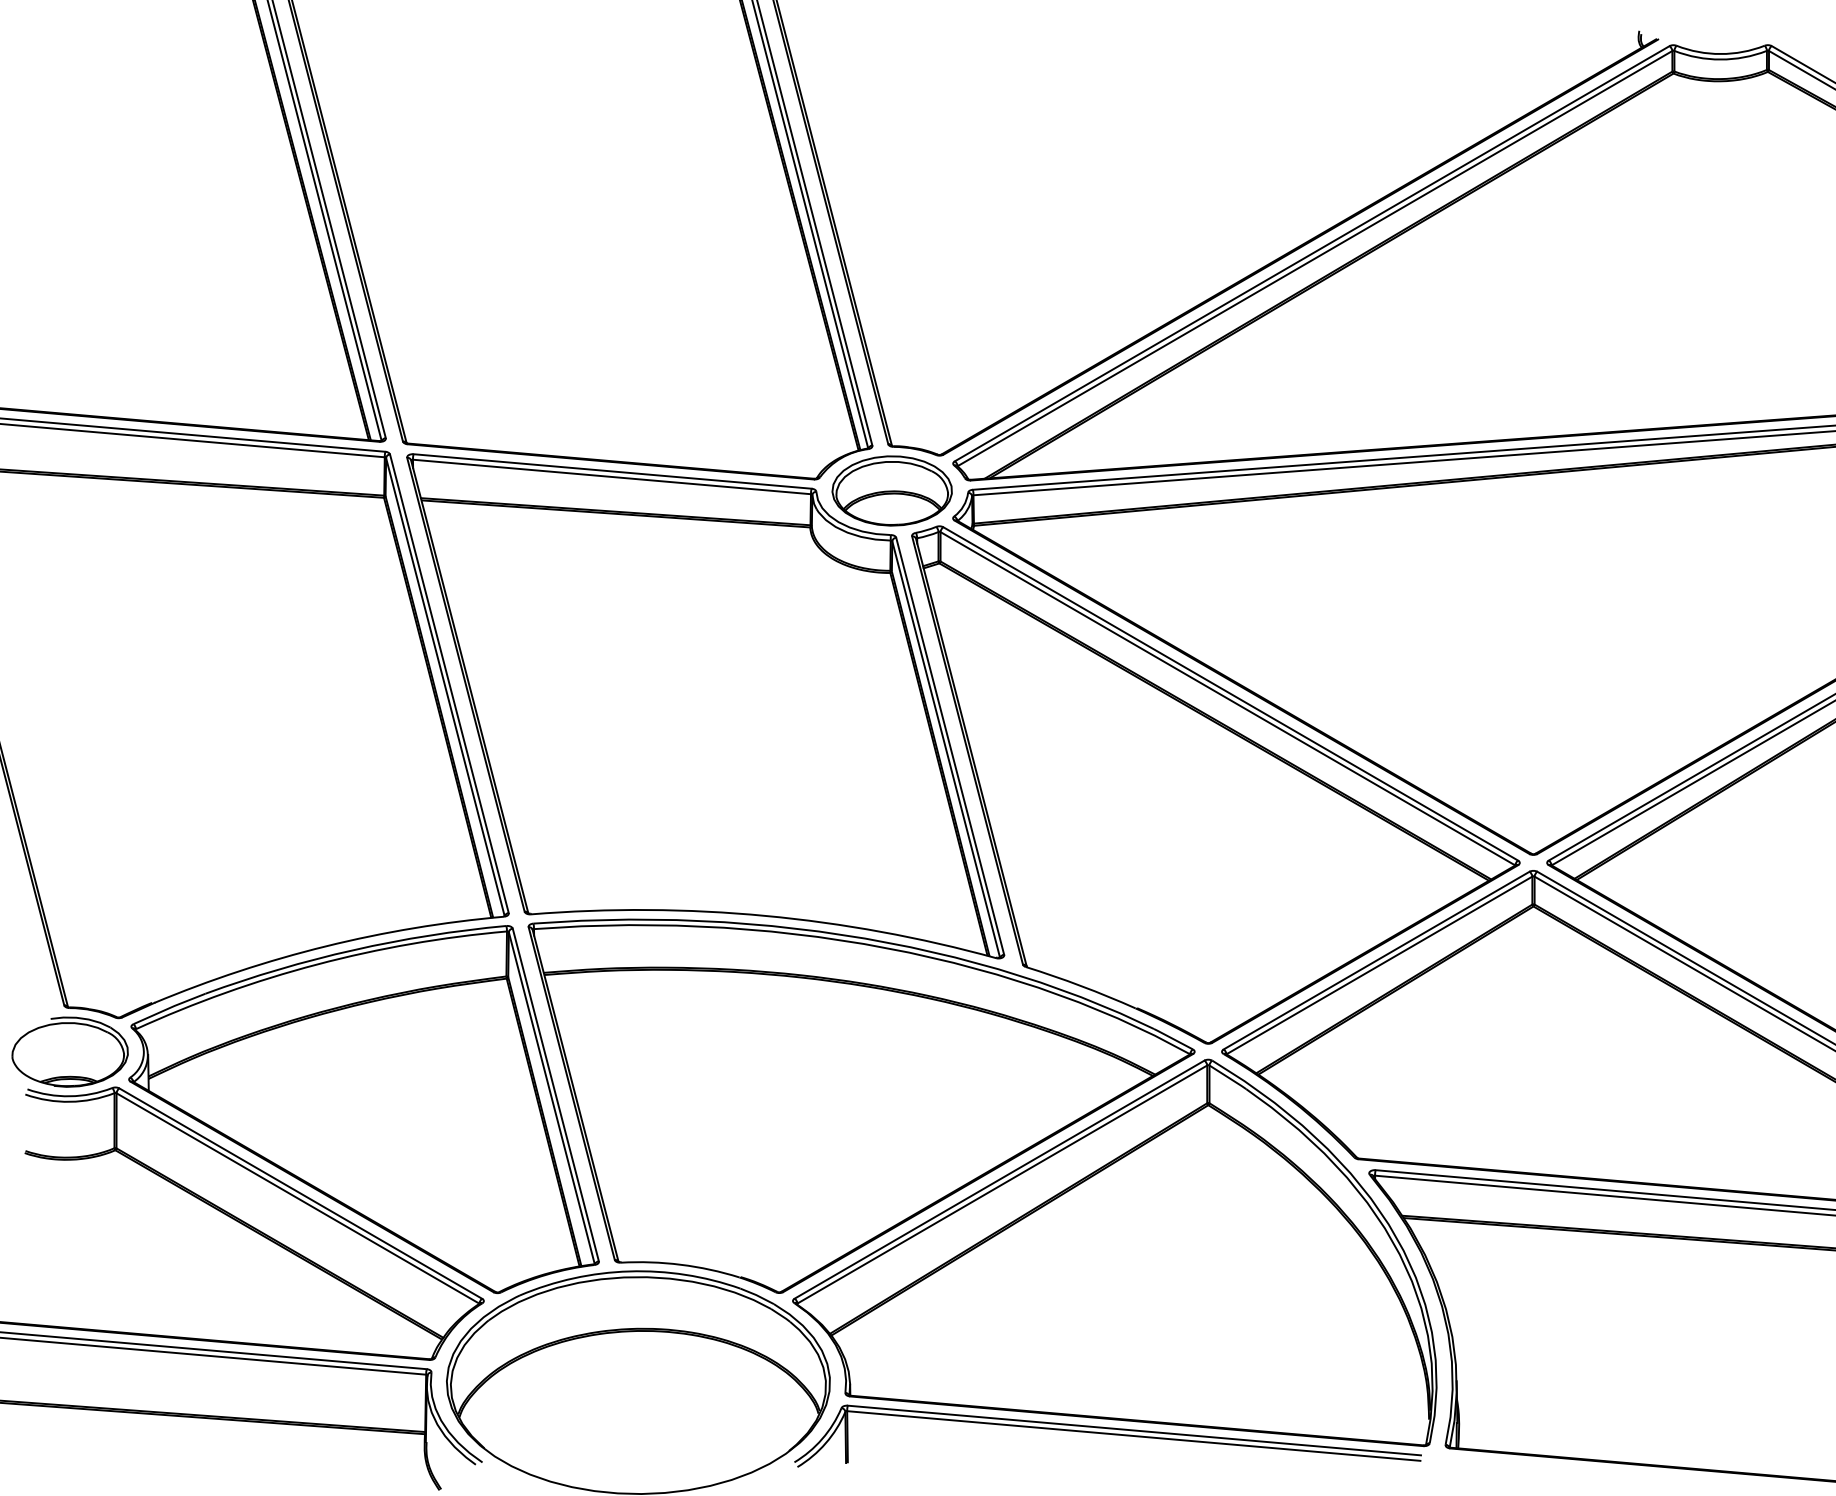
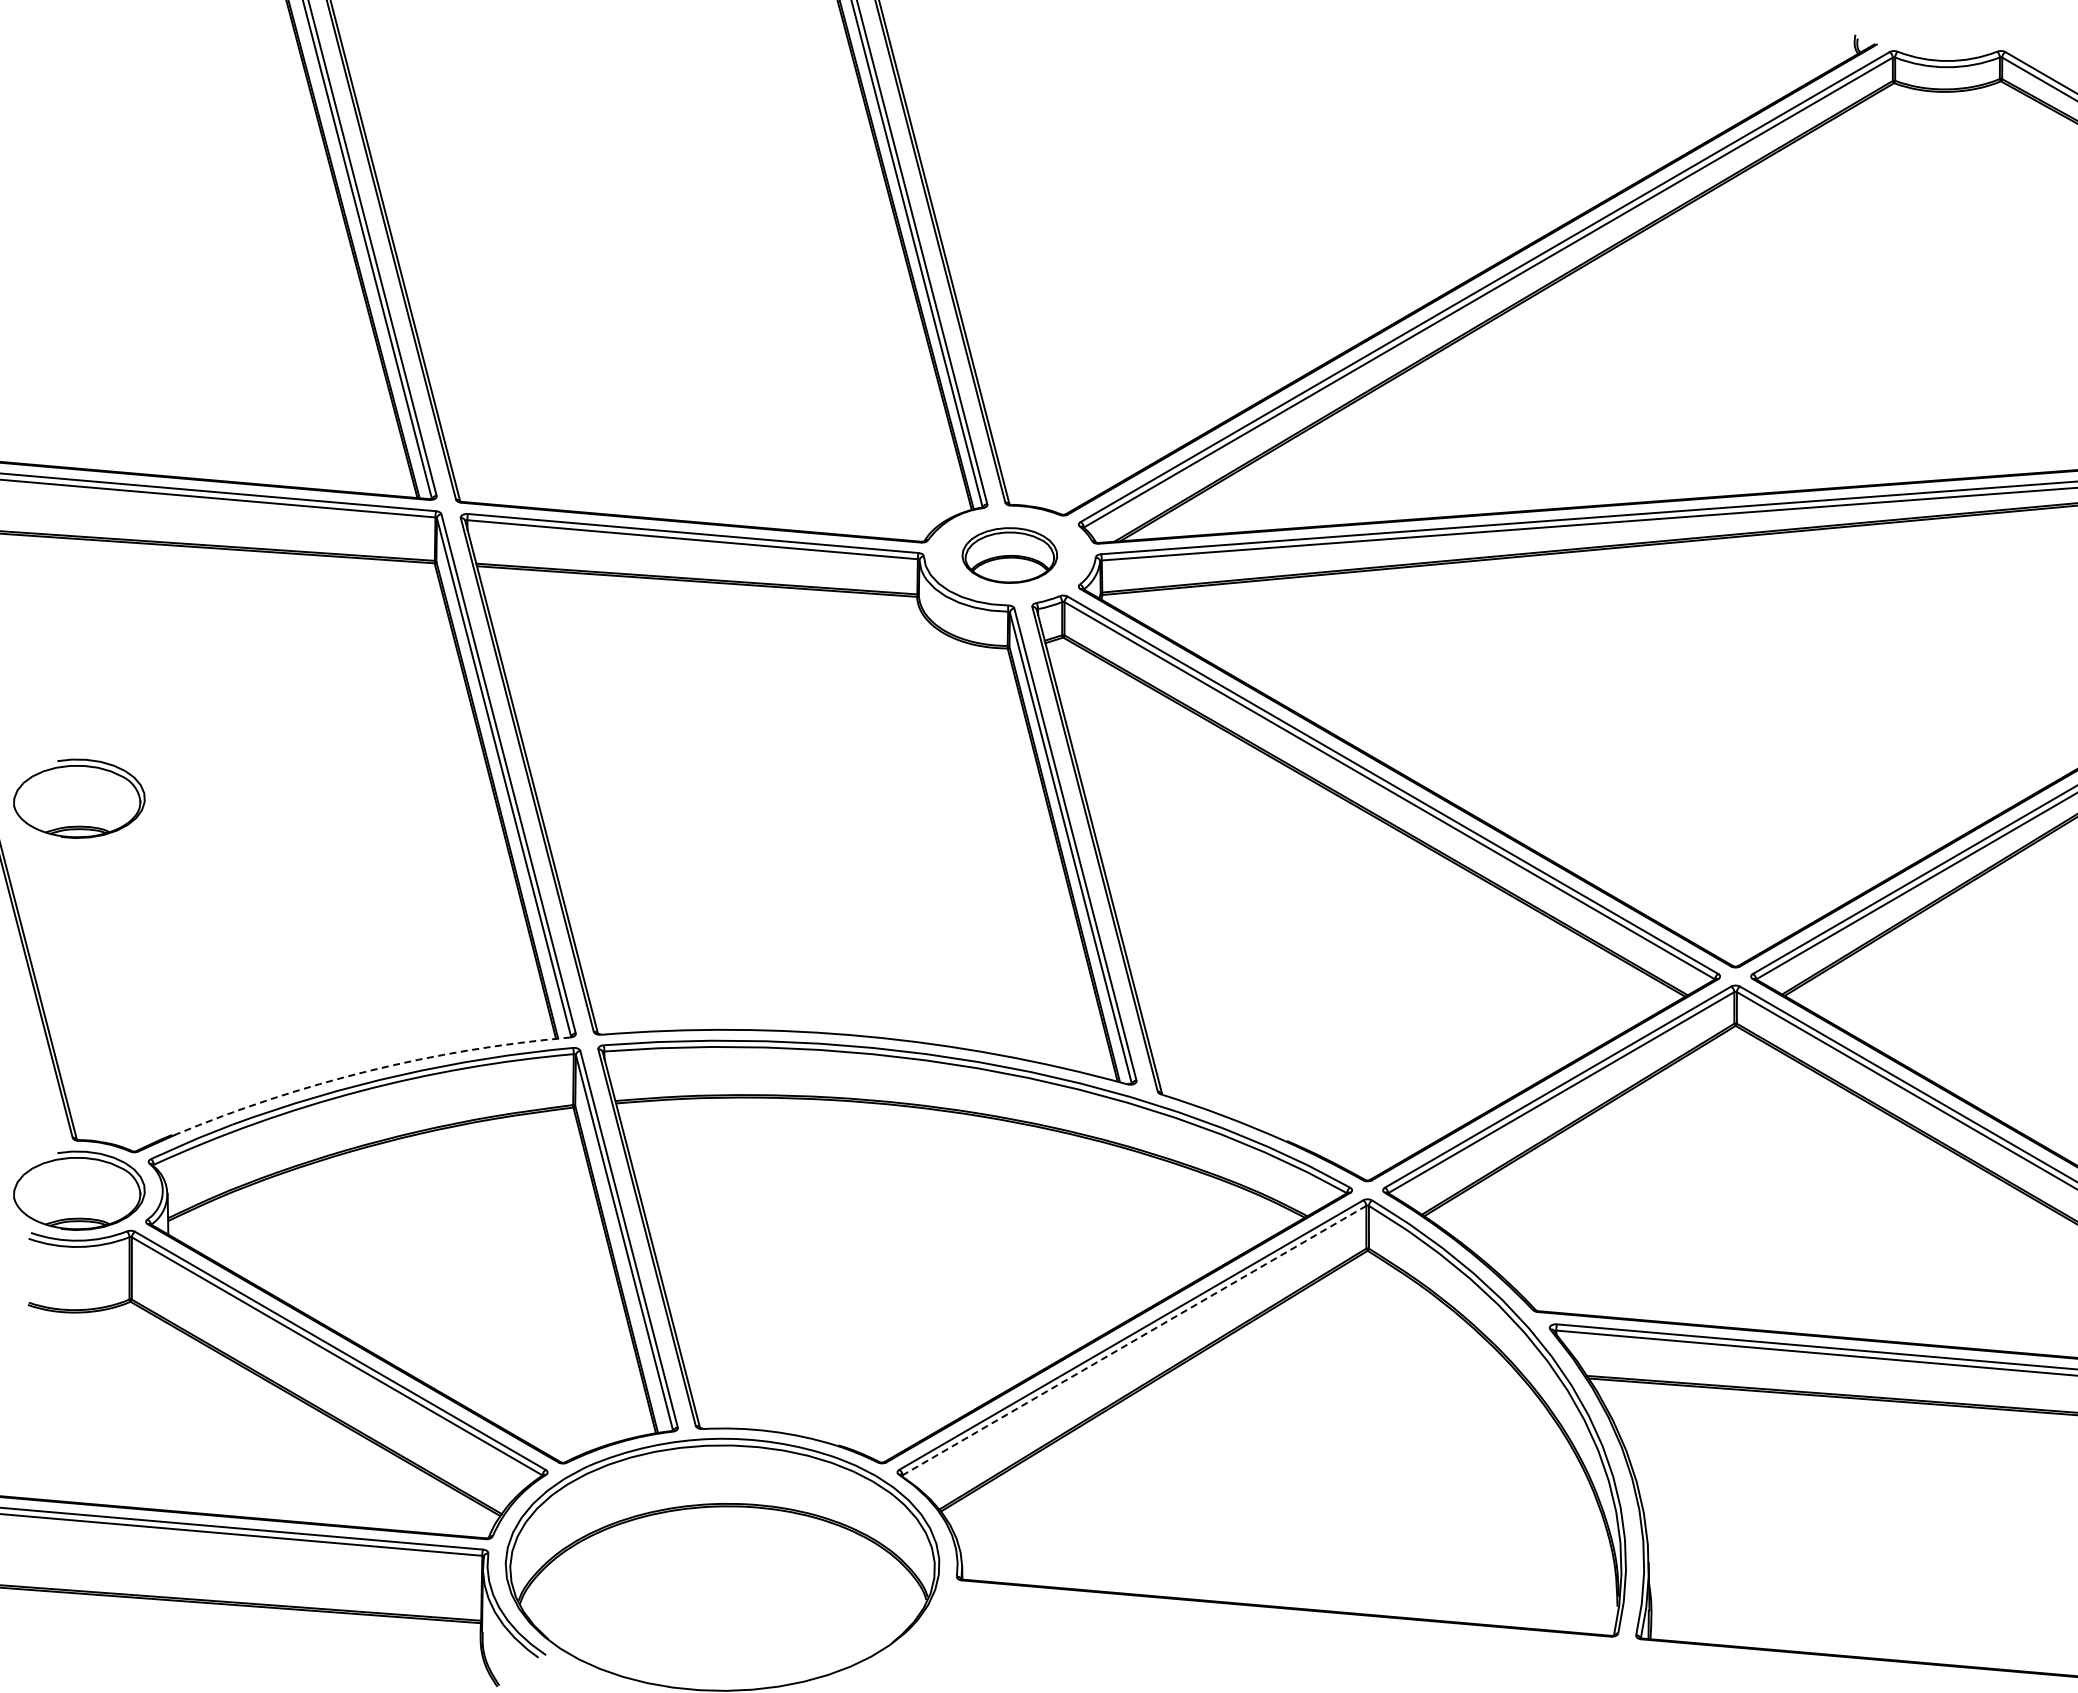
part: (891, 490) -> (1009, 555), size x0.7
part: (70, 705) -> (79, 798), added
arc: (325, 945) -> (368, 1070), solid -> dashed
line: (1002, 1184) -> (1134, 1340), solid -> dashed
part: (1107, 1435) -> (1253, 1624), removed

